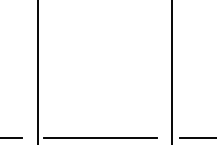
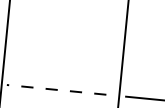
line: (100, 138) -> (56, 89), solid -> dashed

